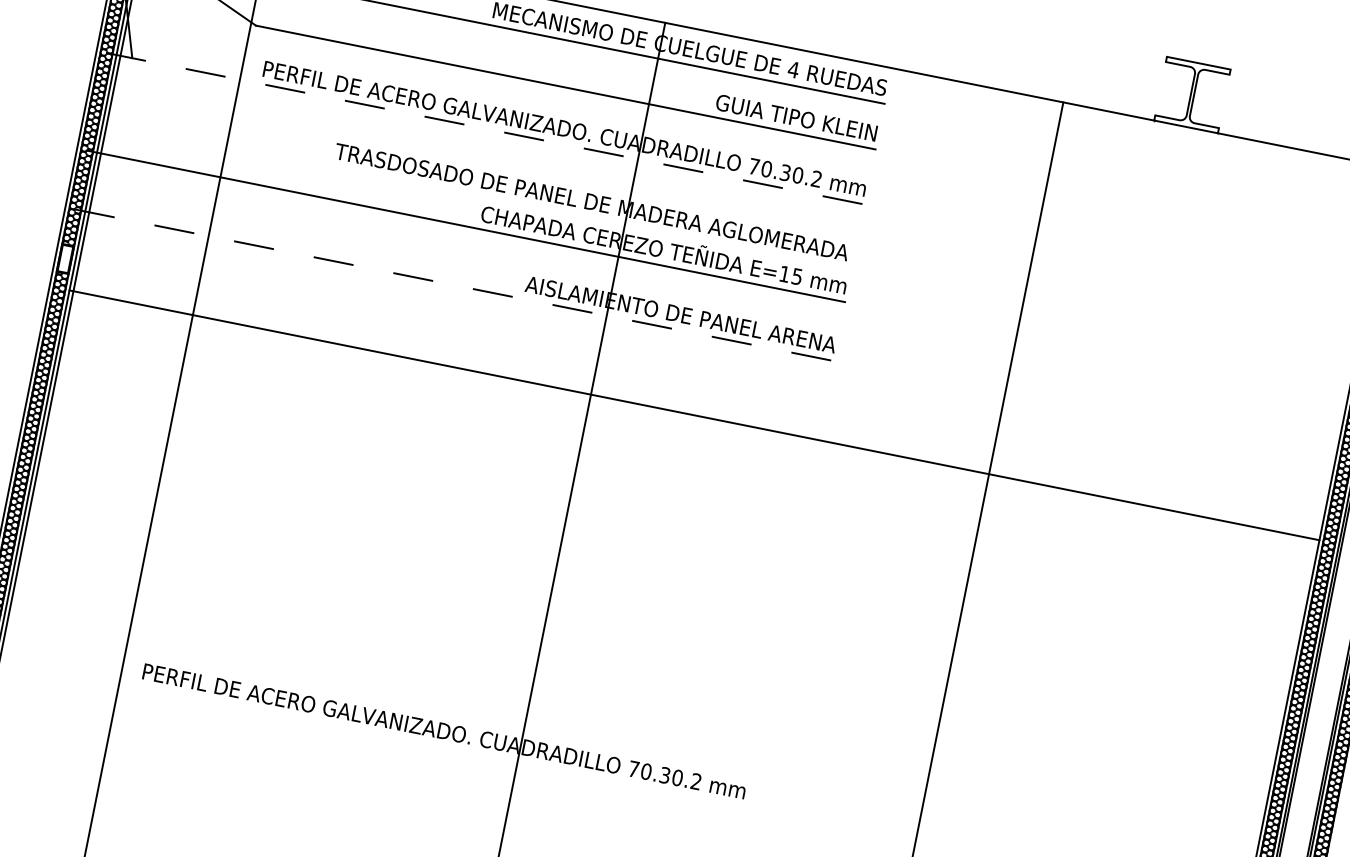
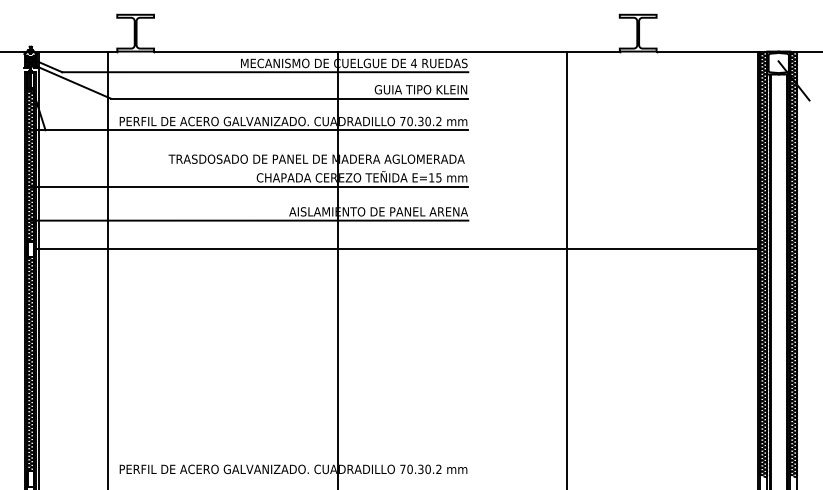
line: (485, 129) -> (249, 130), dashed -> solid
line: (454, 285) -> (249, 220), dashed -> solid
line: (694, 415) -> (397, 249), moved

